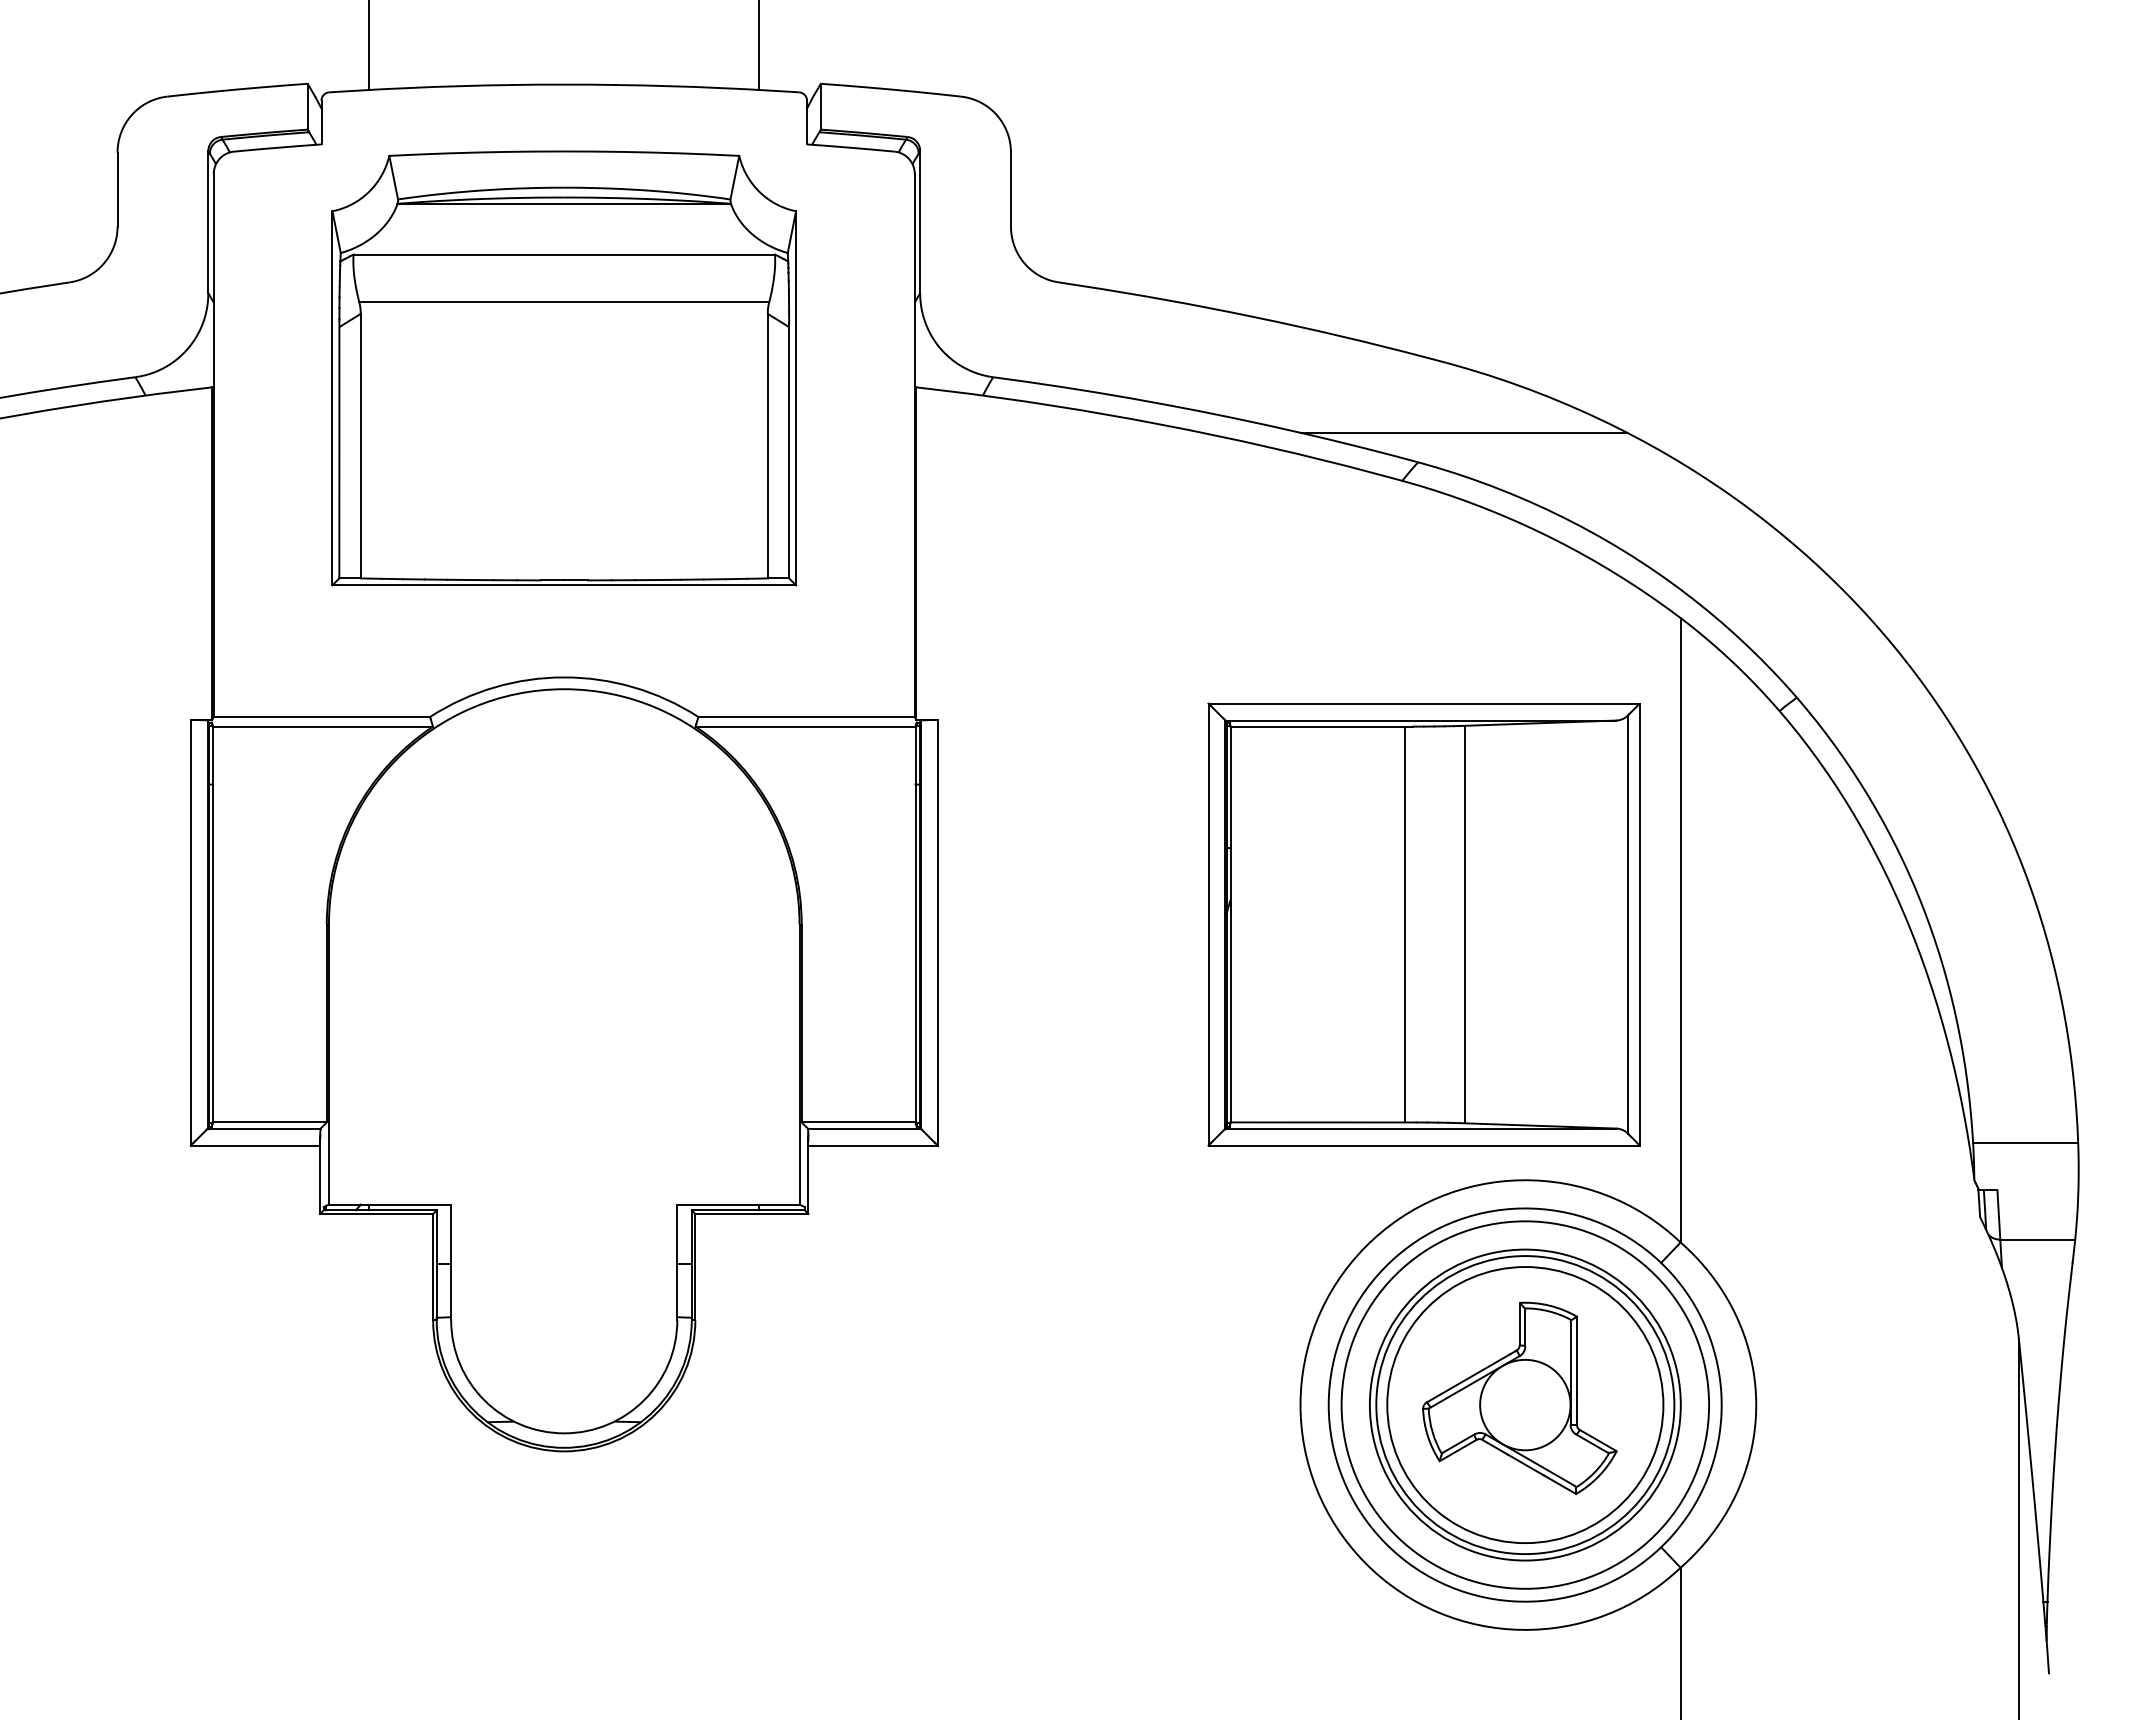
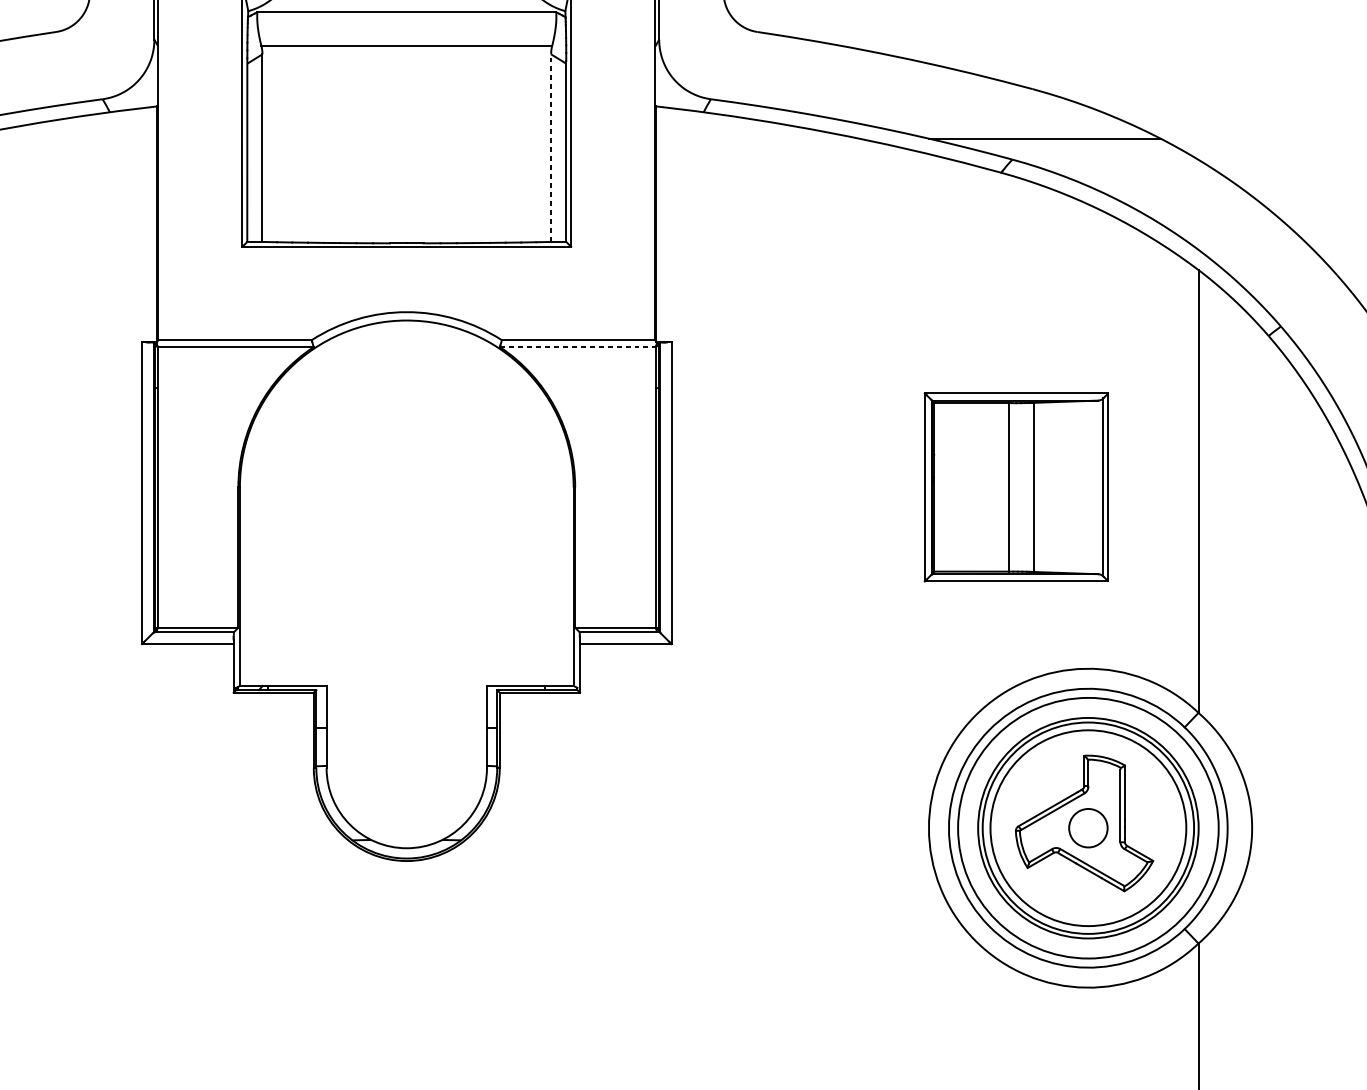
line: (767, 445) -> (550, 147), solid -> dashed
line: (806, 726) -> (578, 346), solid -> dashed
part: (1423, 924) -> (1016, 487), size x0.6
circle: (1525, 1404) -> (1088, 827), size x0.6

